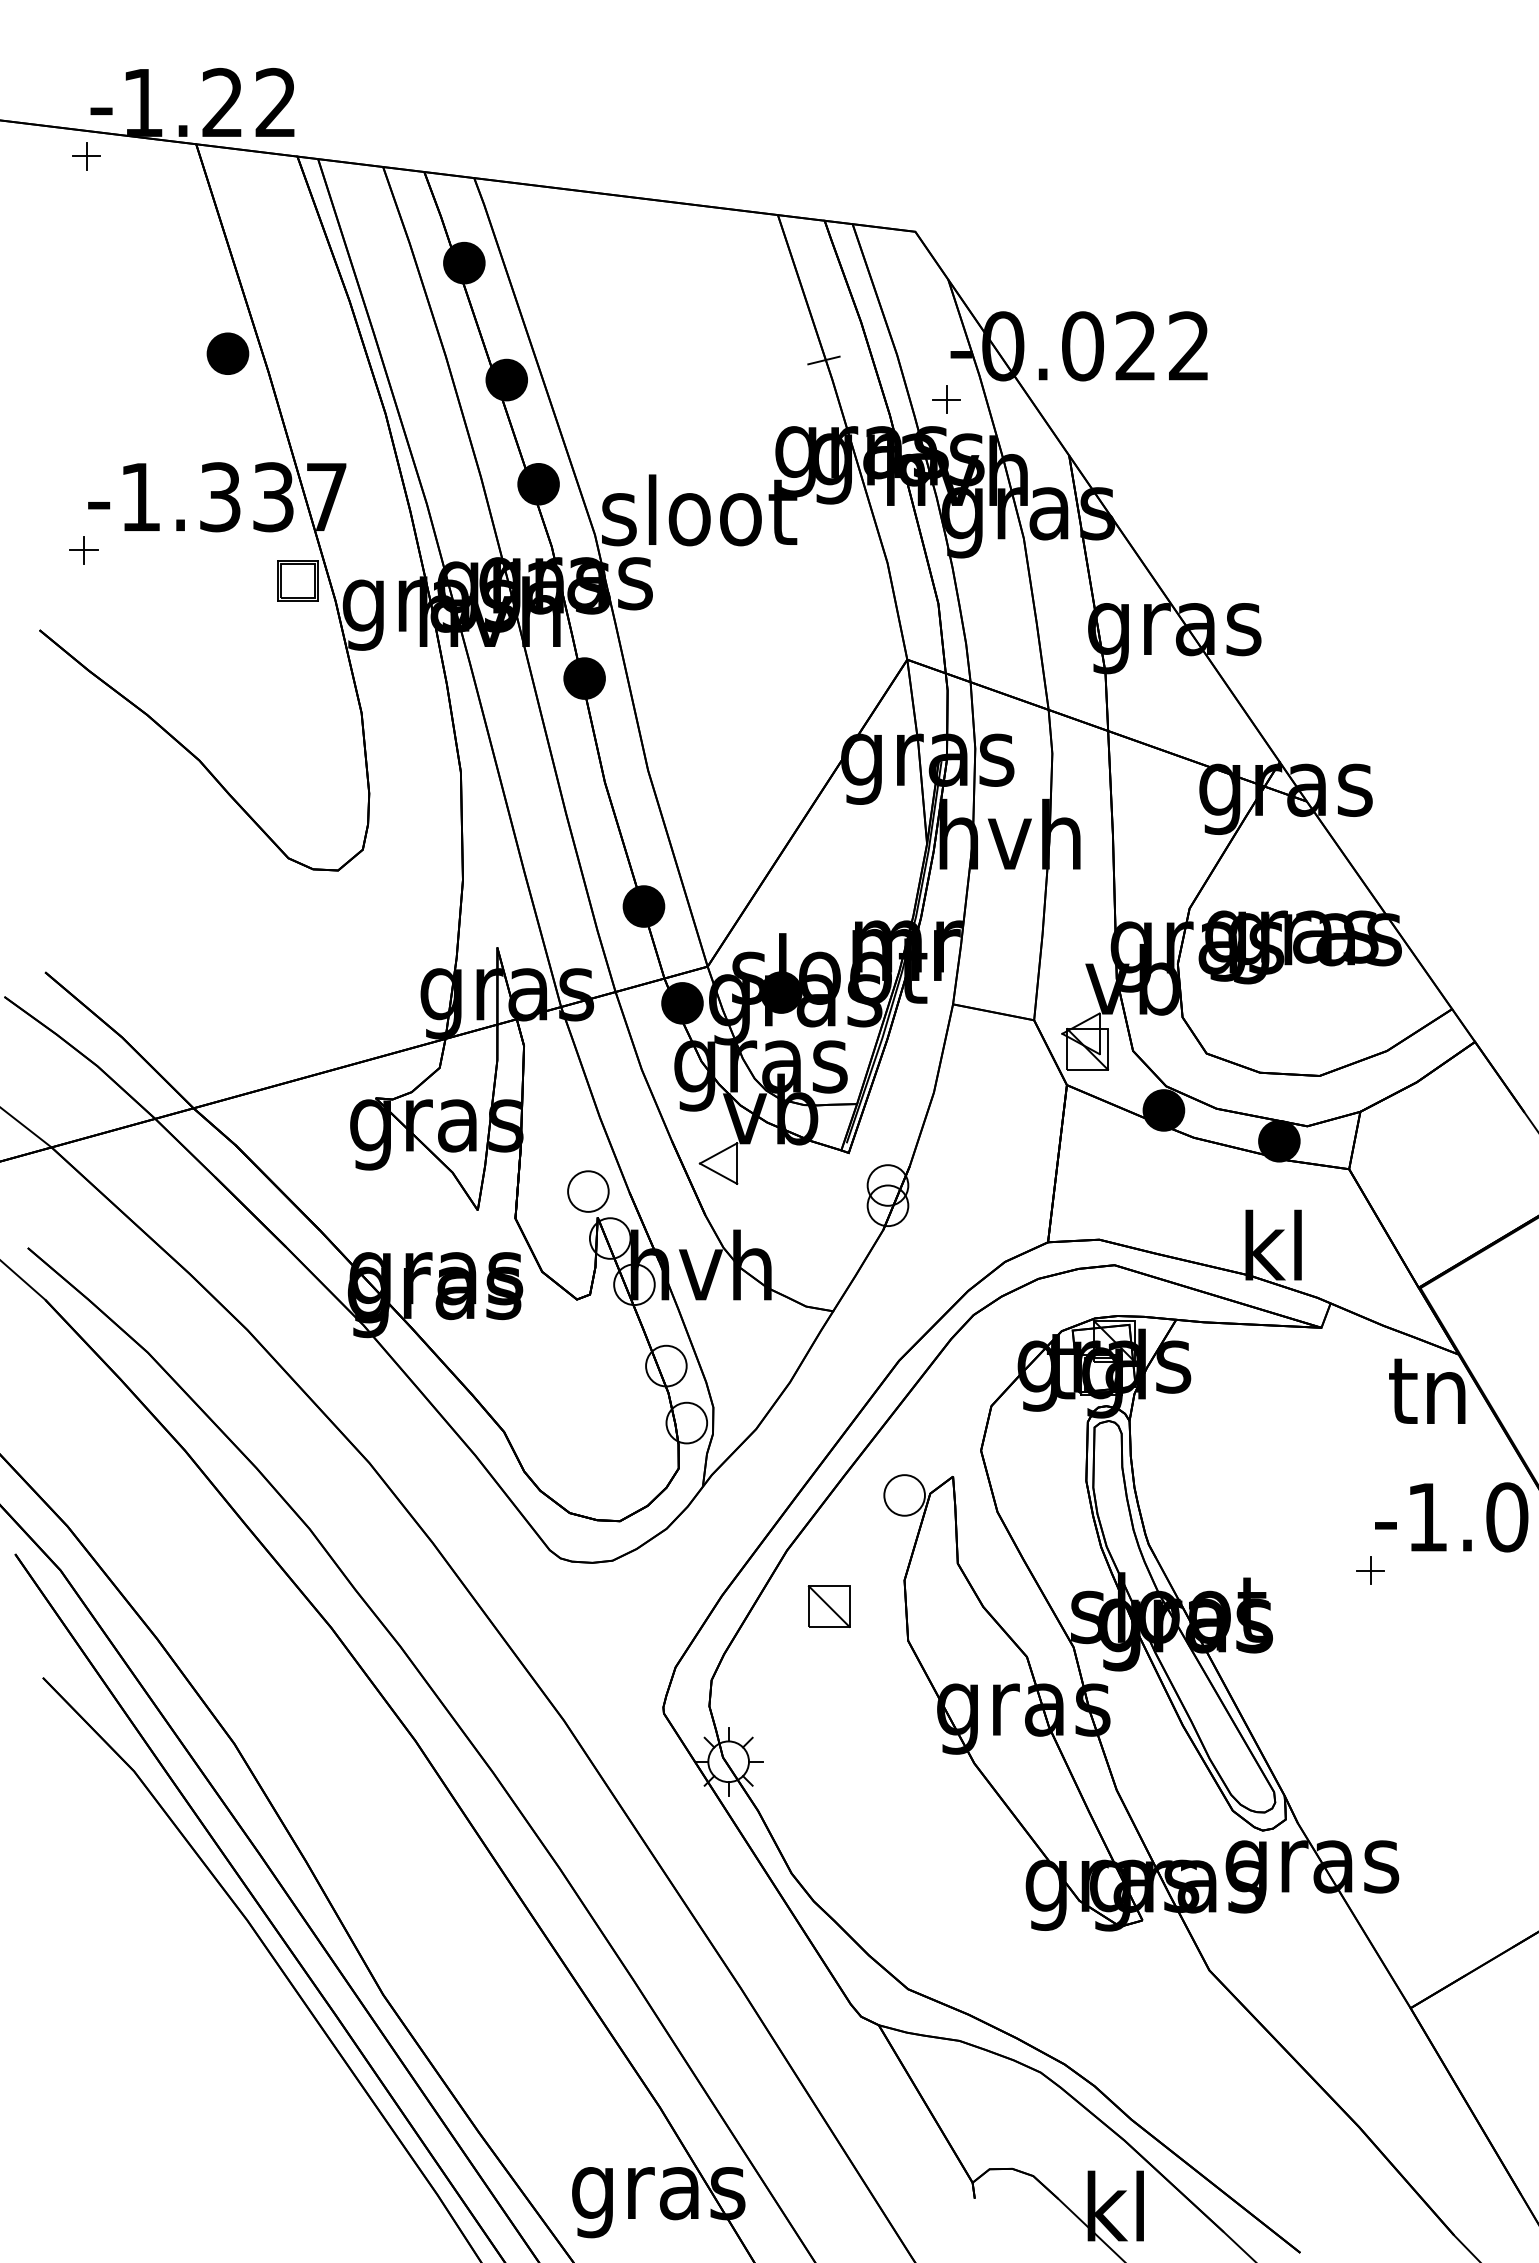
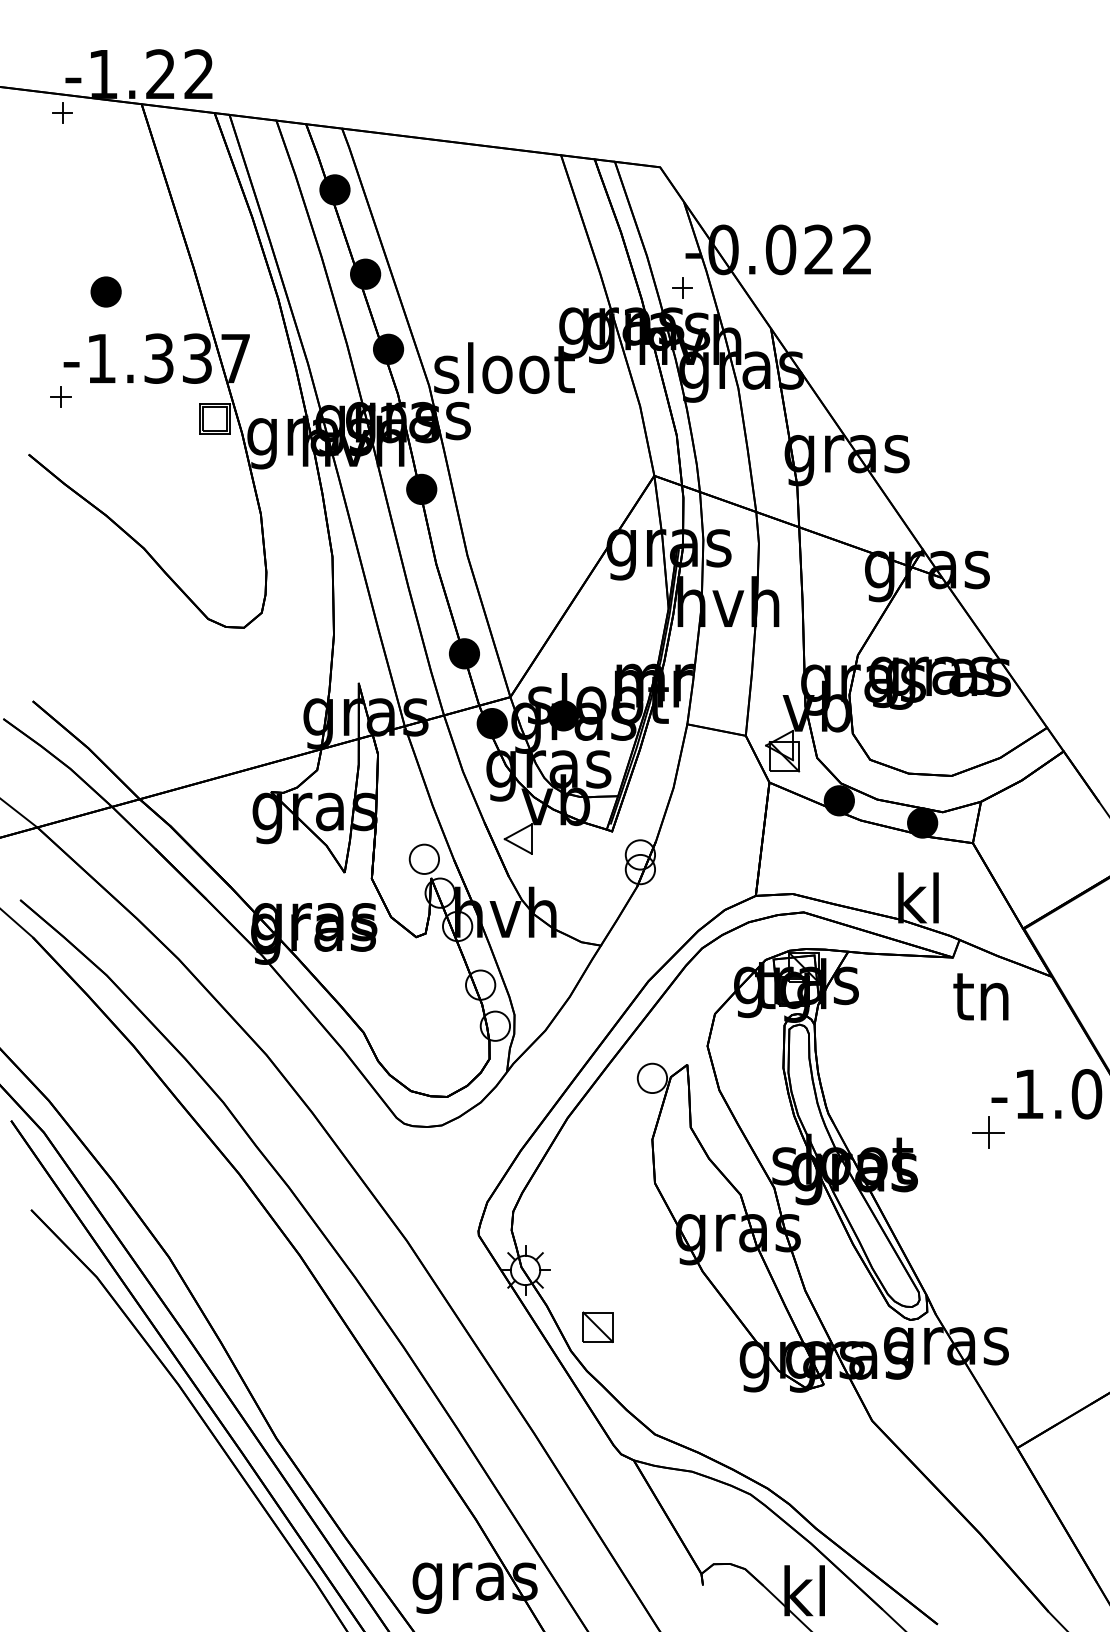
part: (227, 353) -> (105, 291), moved
line: (823, 360) -> (593, 260), removed
text: (1427, 1390) -> (981, 996), moved
part: (1370, 1570) -> (988, 1132), size x1.6
part: (828, 1606) -> (597, 1327), moved

